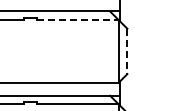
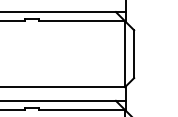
line: (77, 20) -> (81, 21), dashed -> solid
line: (127, 51) -> (134, 54), dashed -> solid

